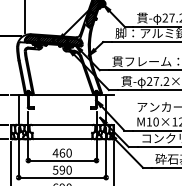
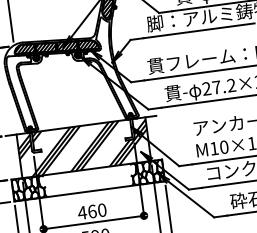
hatch: (62, 109) -> (83, 147), added

